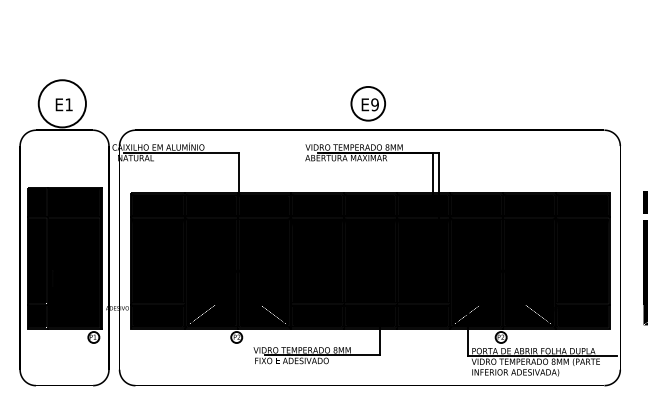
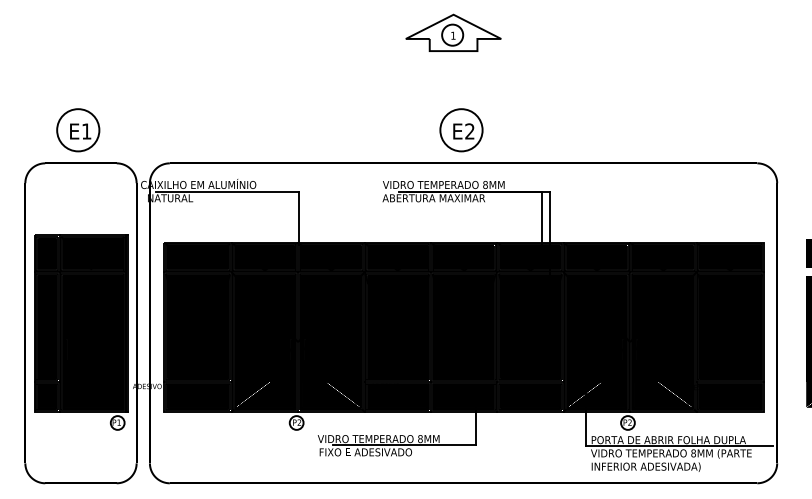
part: (361, 25) -> (453, 32), added
circle: (62, 104) -> (78, 130), size x0.71
text: (374, 104) -> (469, 131), E9 -> E2

